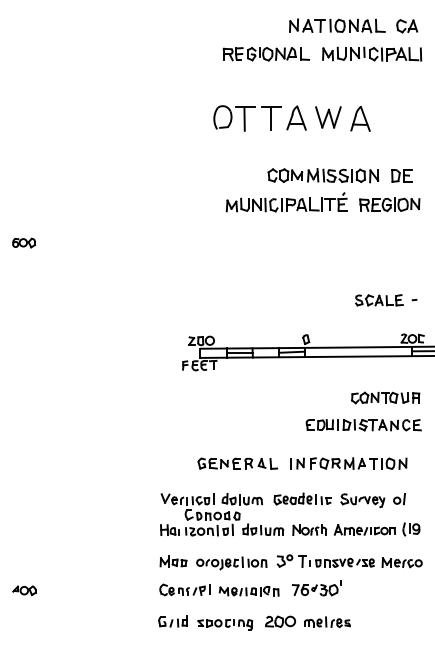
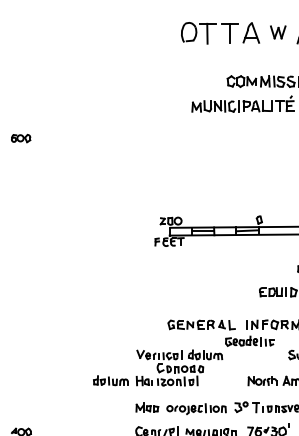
part: (328, 117) -> (278, 32), size x0.7
part: (302, 498) -> (249, 340), moved
part: (263, 529) -> (111, 380), moved

